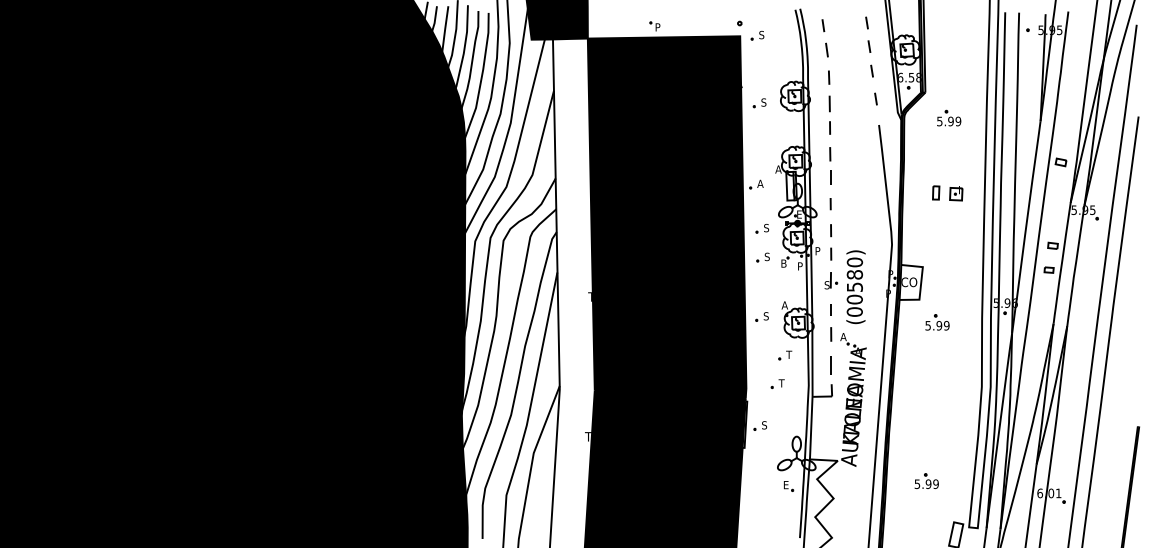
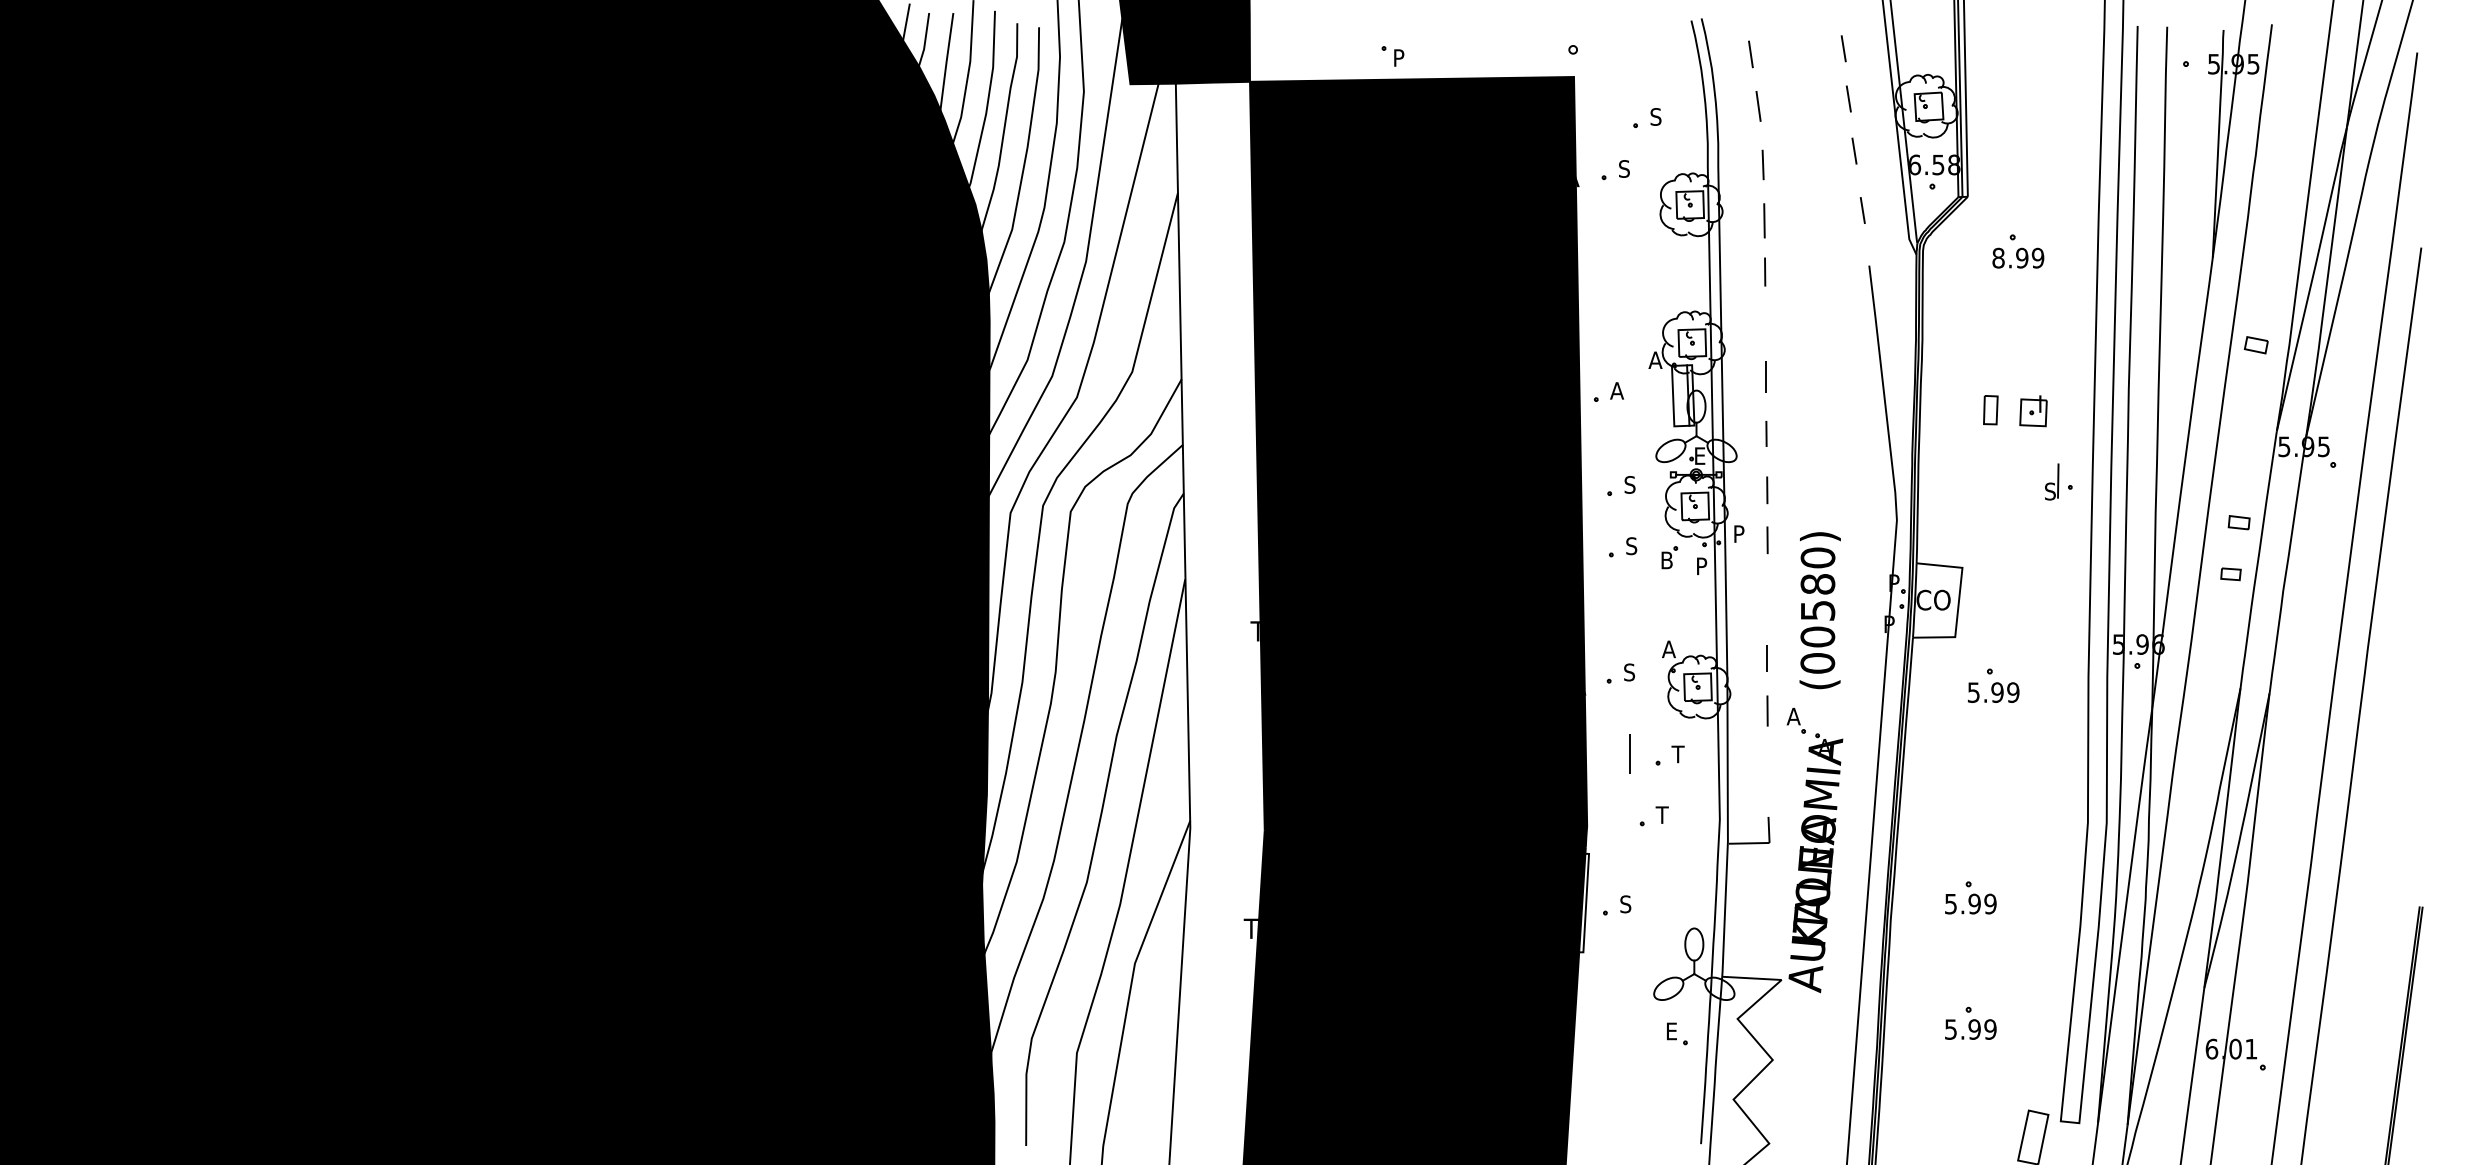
part: (757, 35) -> (1646, 117), moved
part: (759, 103) -> (1615, 170), moved
text: (939, 121) -> (1997, 258), 5.99 -> 8.99
line: (830, 154) -> (1766, 328), removed
part: (831, 280) -> (2059, 481), moved
line: (830, 365) -> (1627, 753), moved
part: (926, 421) -> (1970, 896), added

